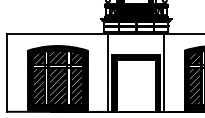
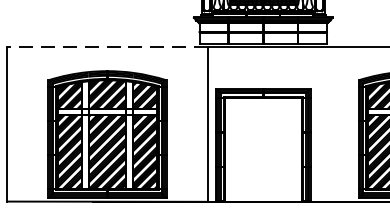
line: (57, 33) -> (106, 46), solid -> dashed
line: (164, 72) -> (319, 123), removed

